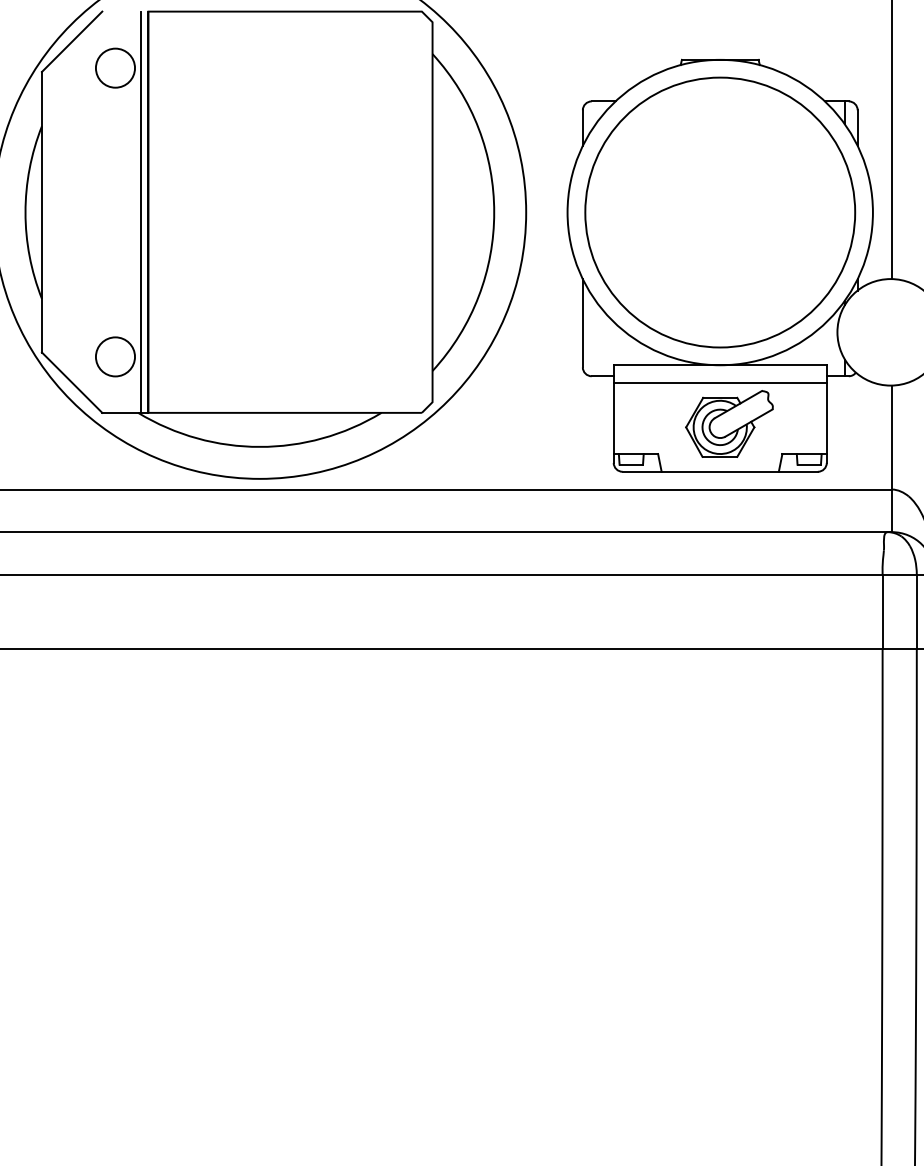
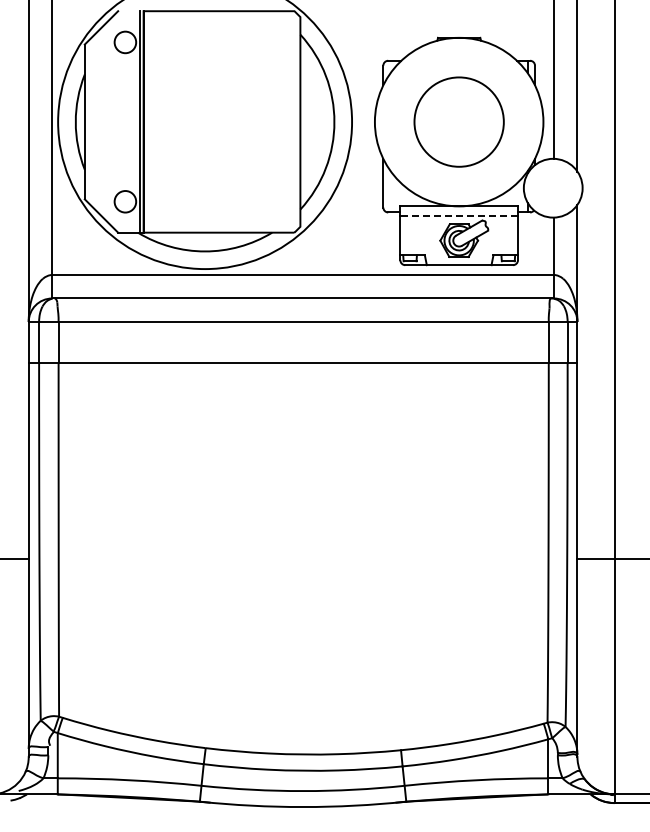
circle: (719, 211) -> (458, 121), size x0.6
line: (720, 383) -> (459, 216), solid -> dashed

